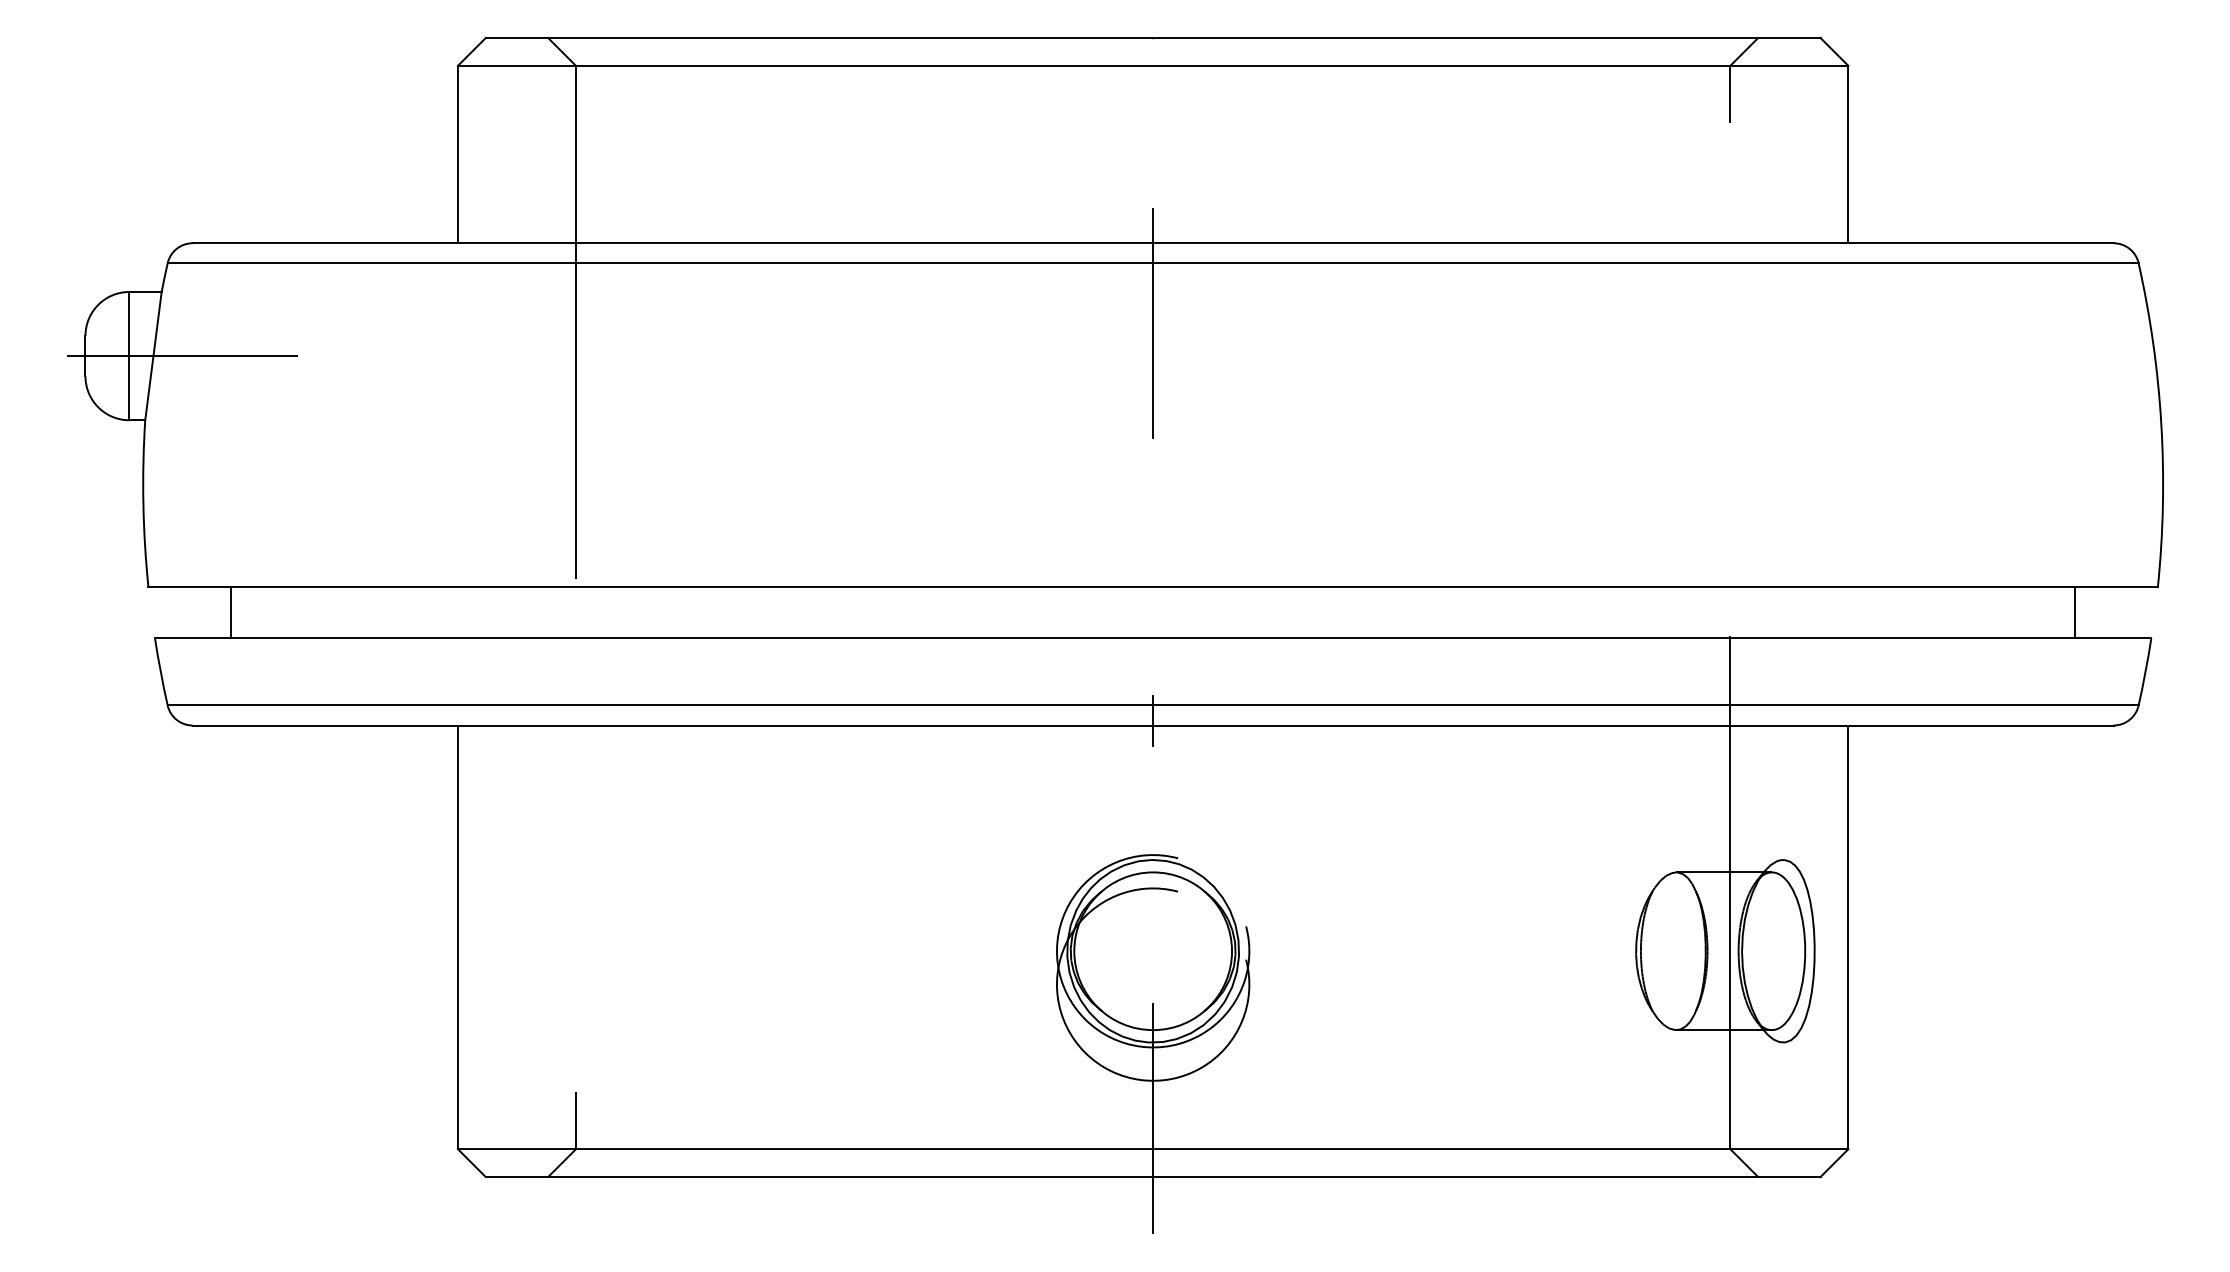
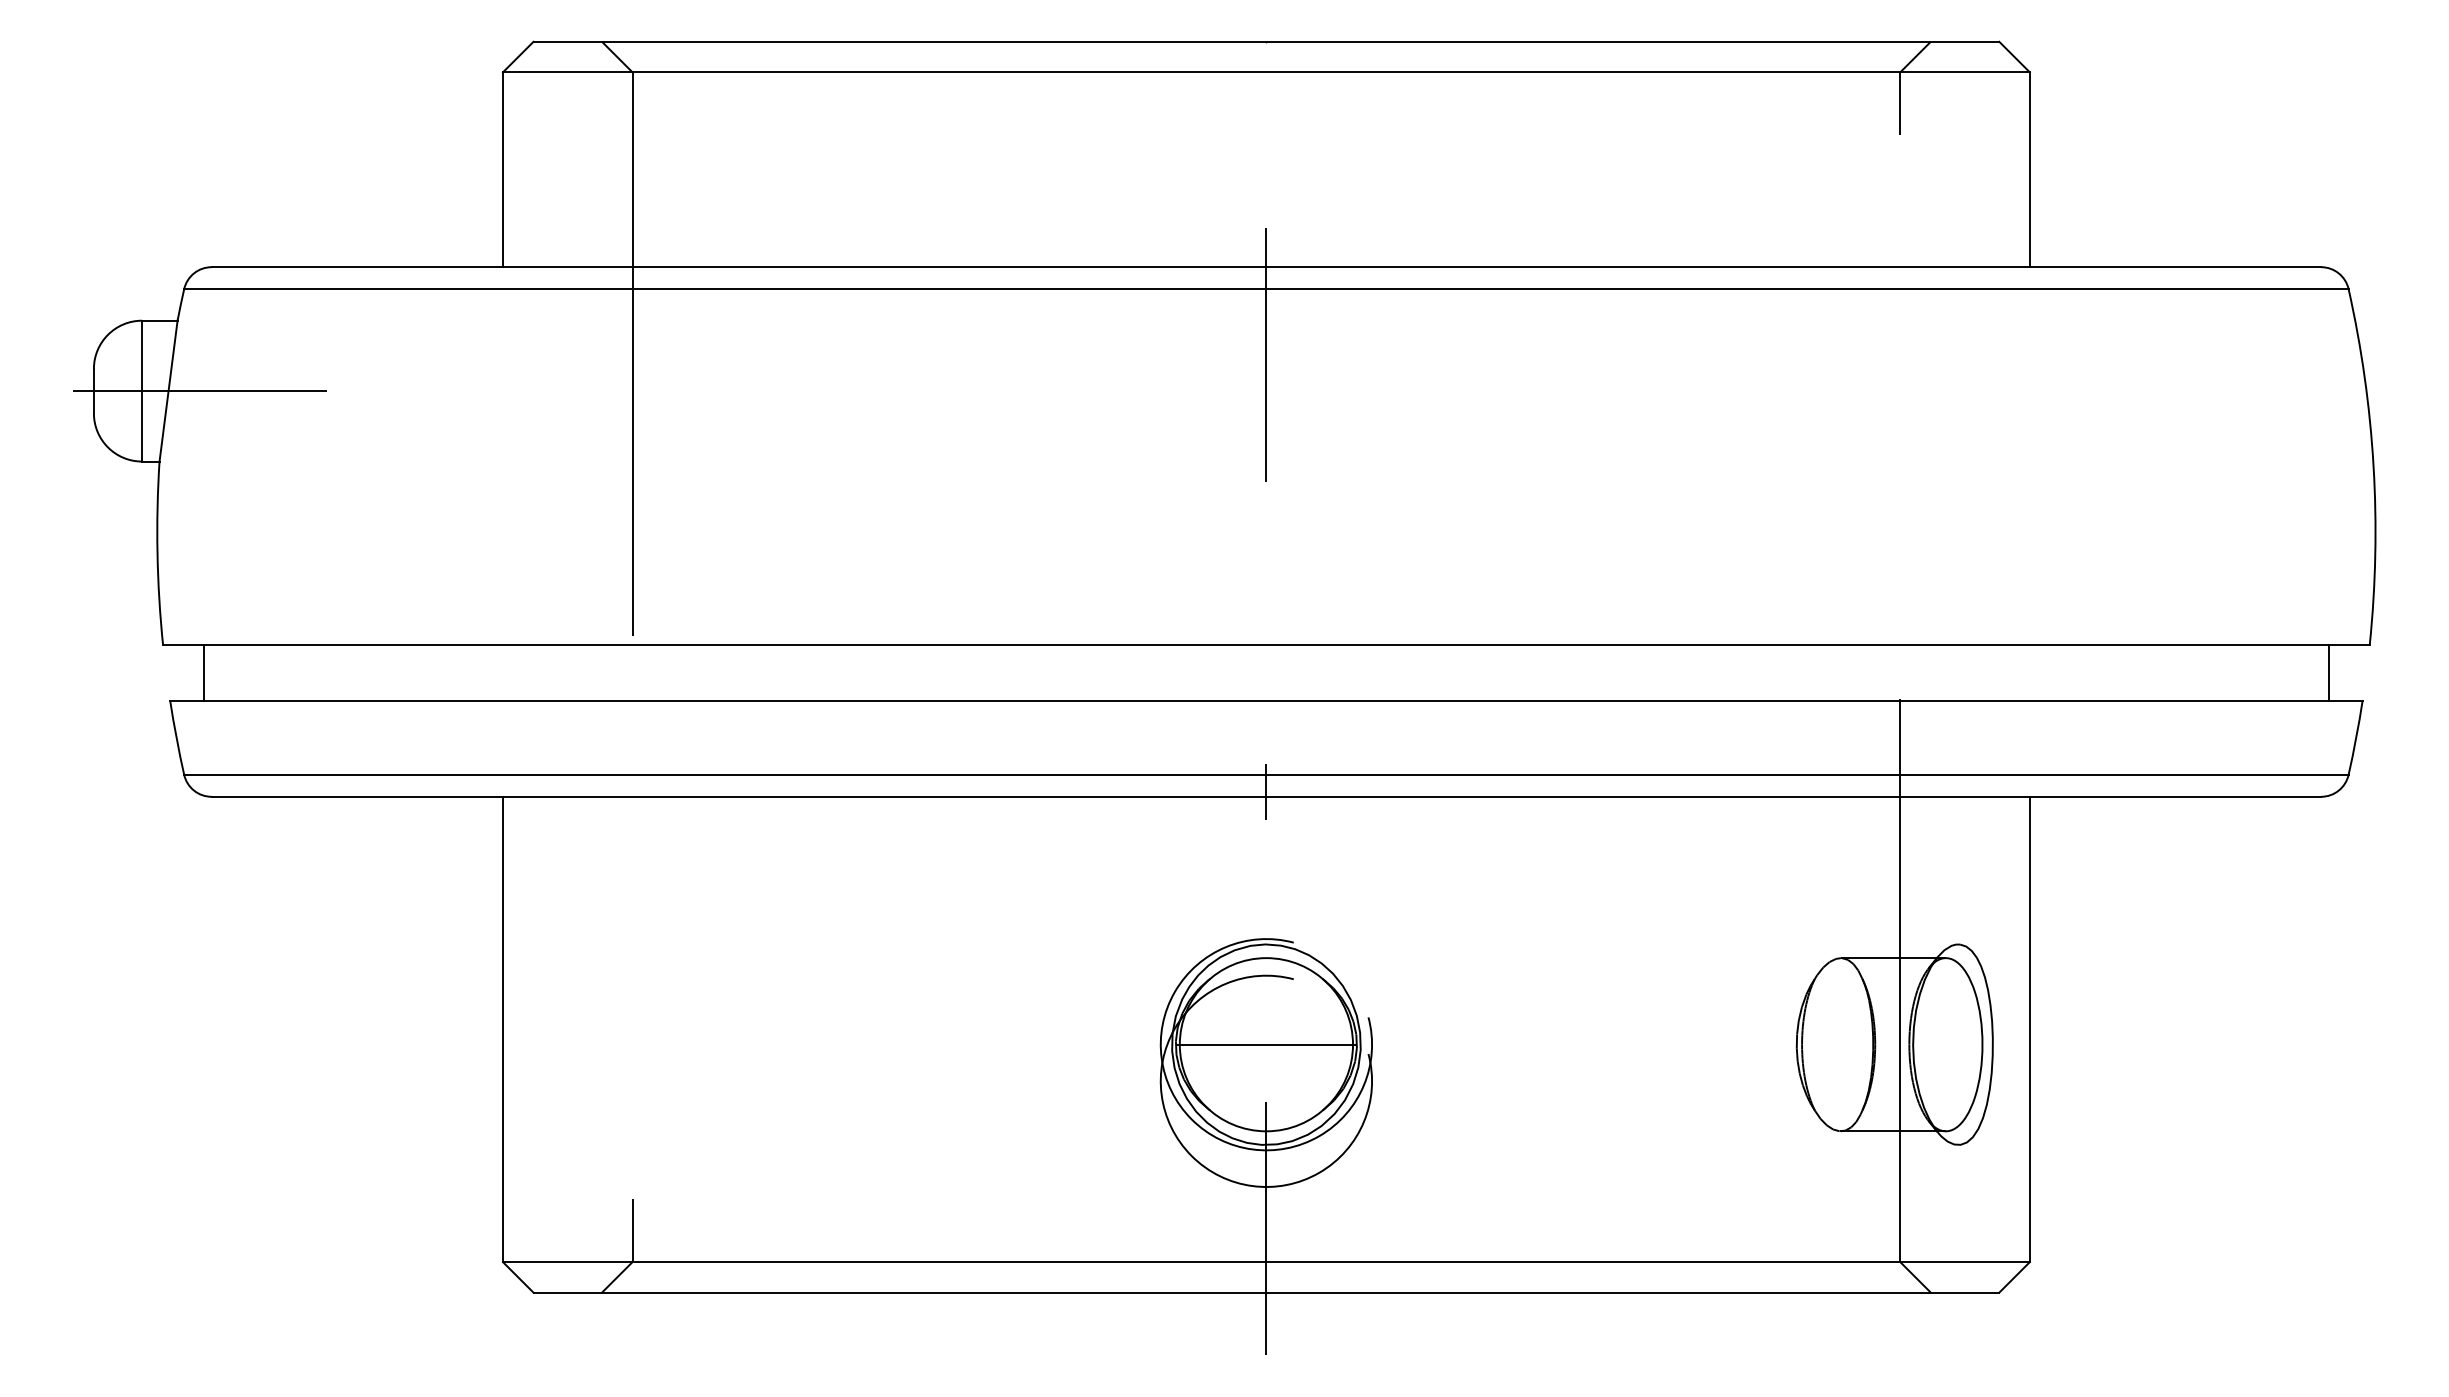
line: (231, 612) -> (204, 672), moved
line: (2074, 612) -> (2328, 672), moved
line: (1153, 951) -> (1266, 1044), added

